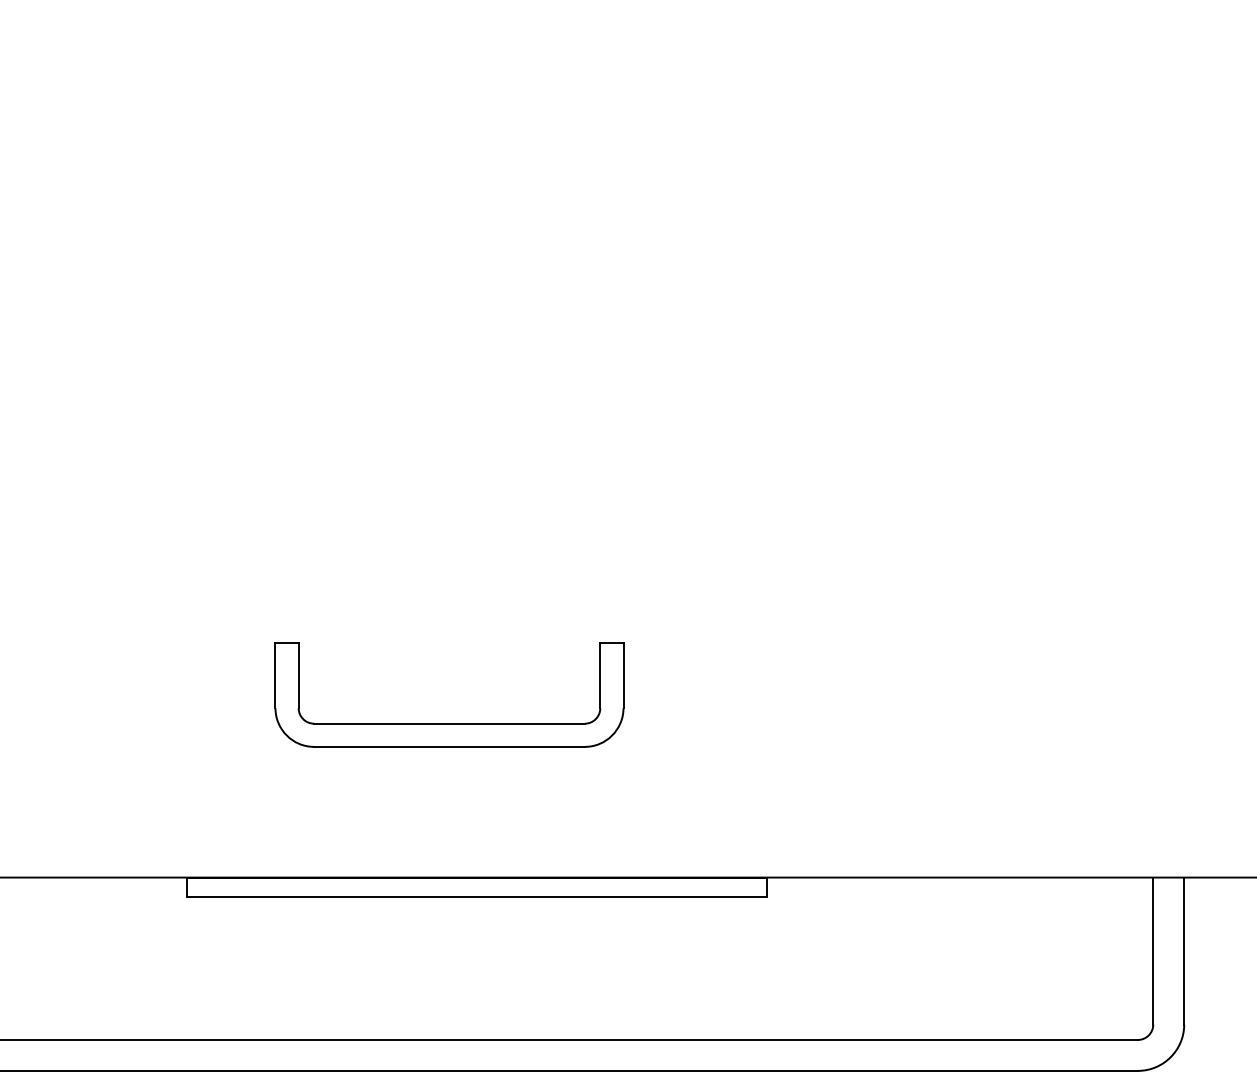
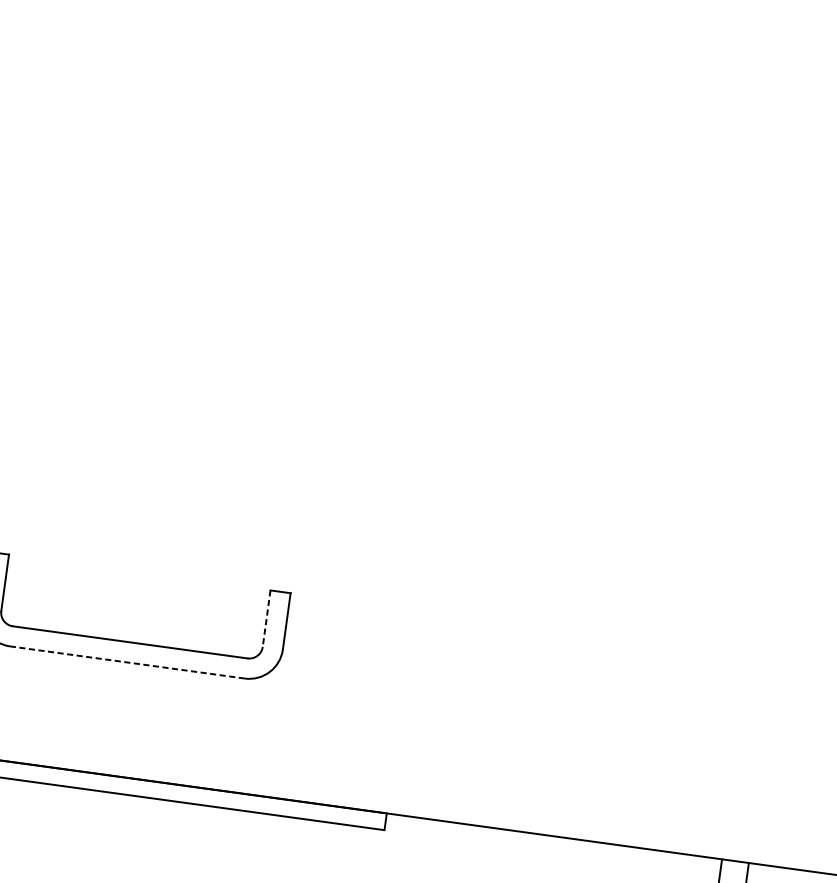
line: (600, 675) -> (266, 618), solid -> dashed
line: (449, 746) -> (127, 662), solid -> dashed

